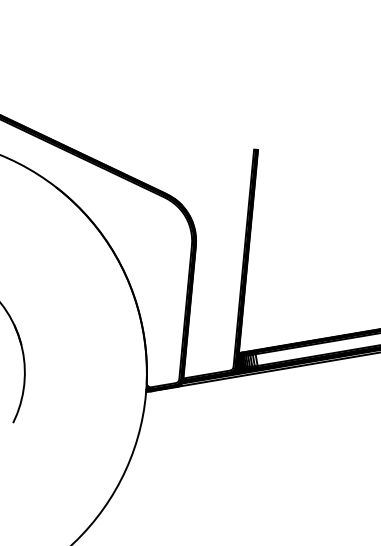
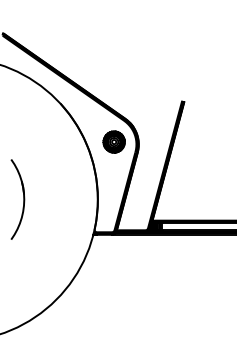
part: (153, 234) -> (113, 141), added

